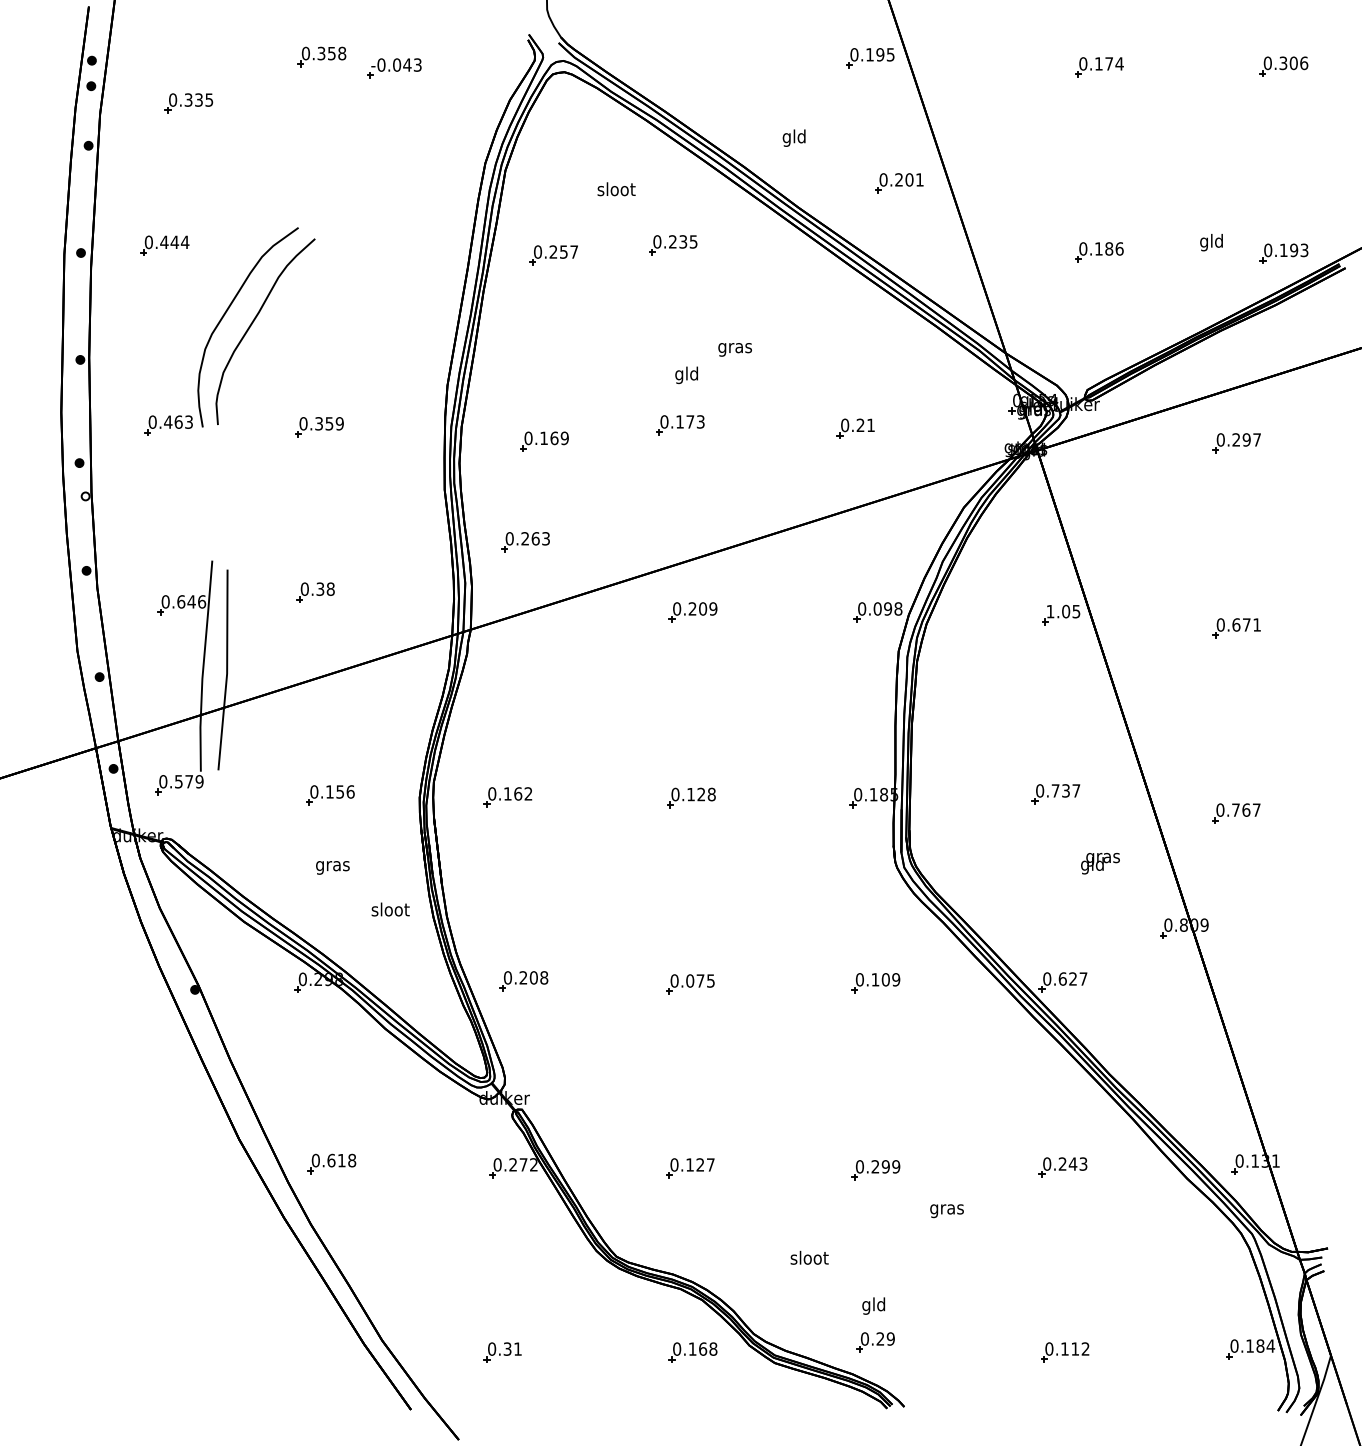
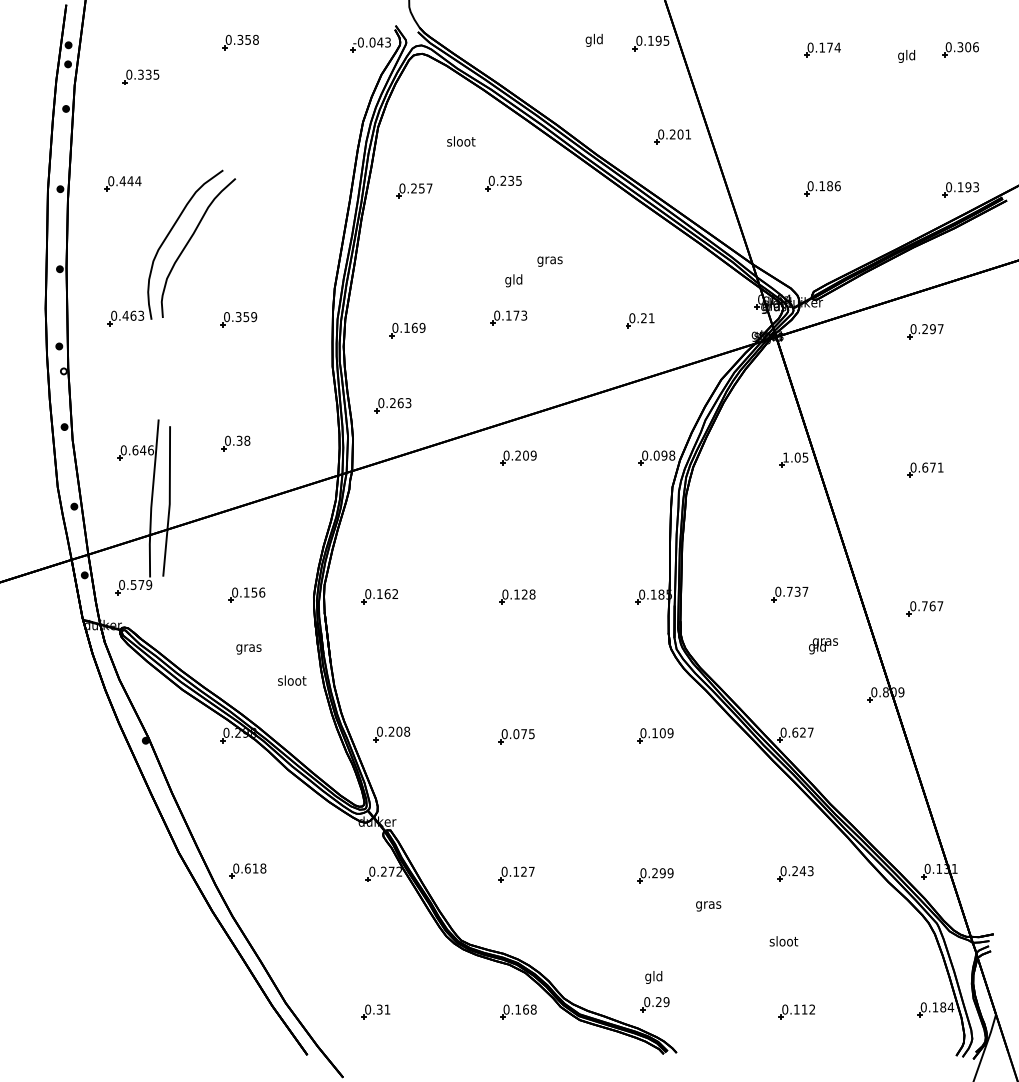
part: (394, 68) -> (370, 45), moved
text: (793, 137) -> (593, 39), moved
text: (1211, 242) -> (906, 56), moved
text: (809, 1257) -> (783, 941), moved

